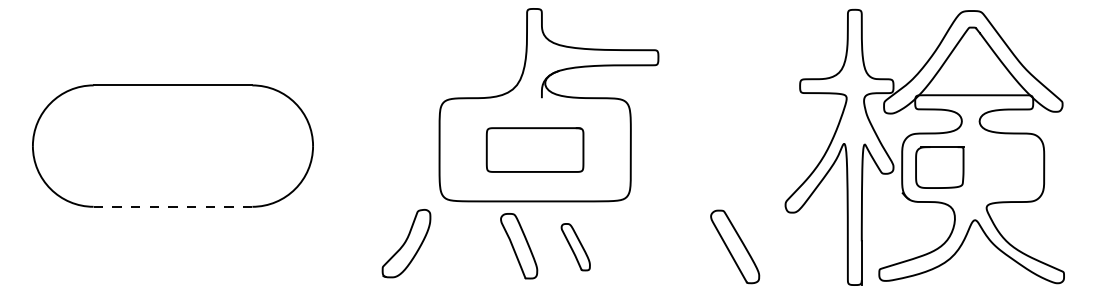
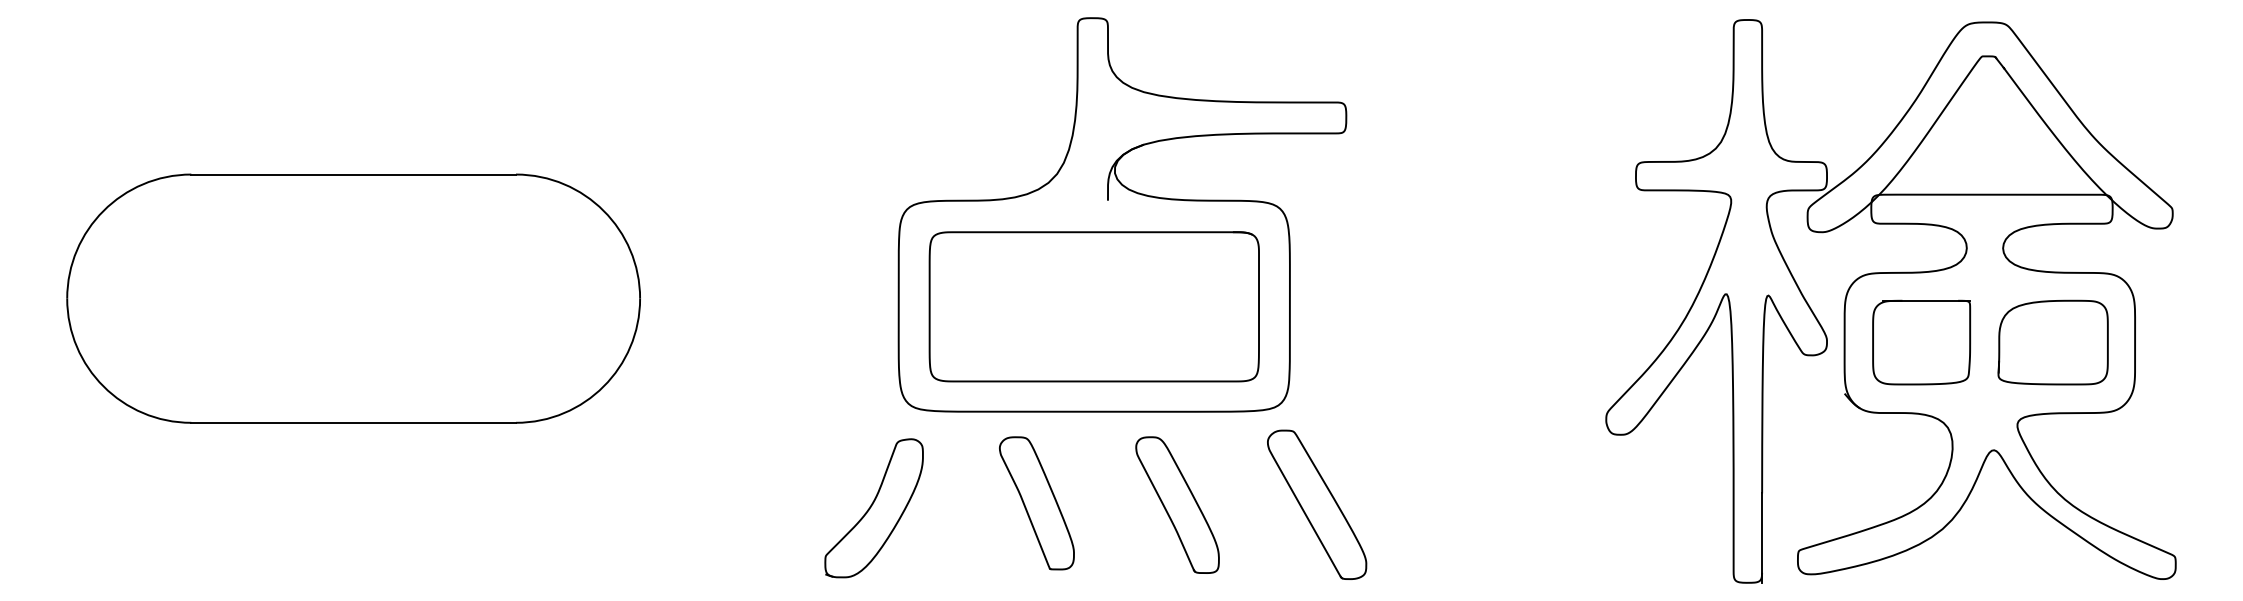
part: (534, 149) -> (1092, 305), size x1.67
part: (1003, 167) -> (2051, 342), added
line: (172, 206) -> (352, 422), dashed -> solid
part: (406, 243) -> (874, 508), moved
part: (519, 246) -> (1037, 503), moved
part: (735, 246) -> (1317, 503), moved
part: (575, 247) -> (1176, 506), size x1.43

